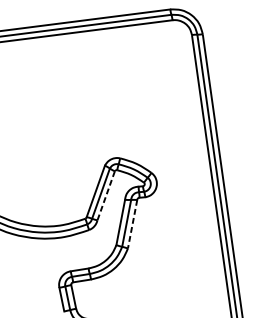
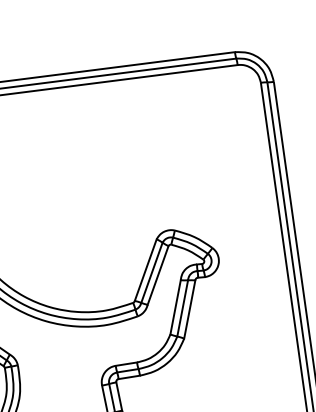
line: (105, 195) -> (157, 275), dashed -> solid
line: (132, 224) -> (189, 309), dashed -> solid

